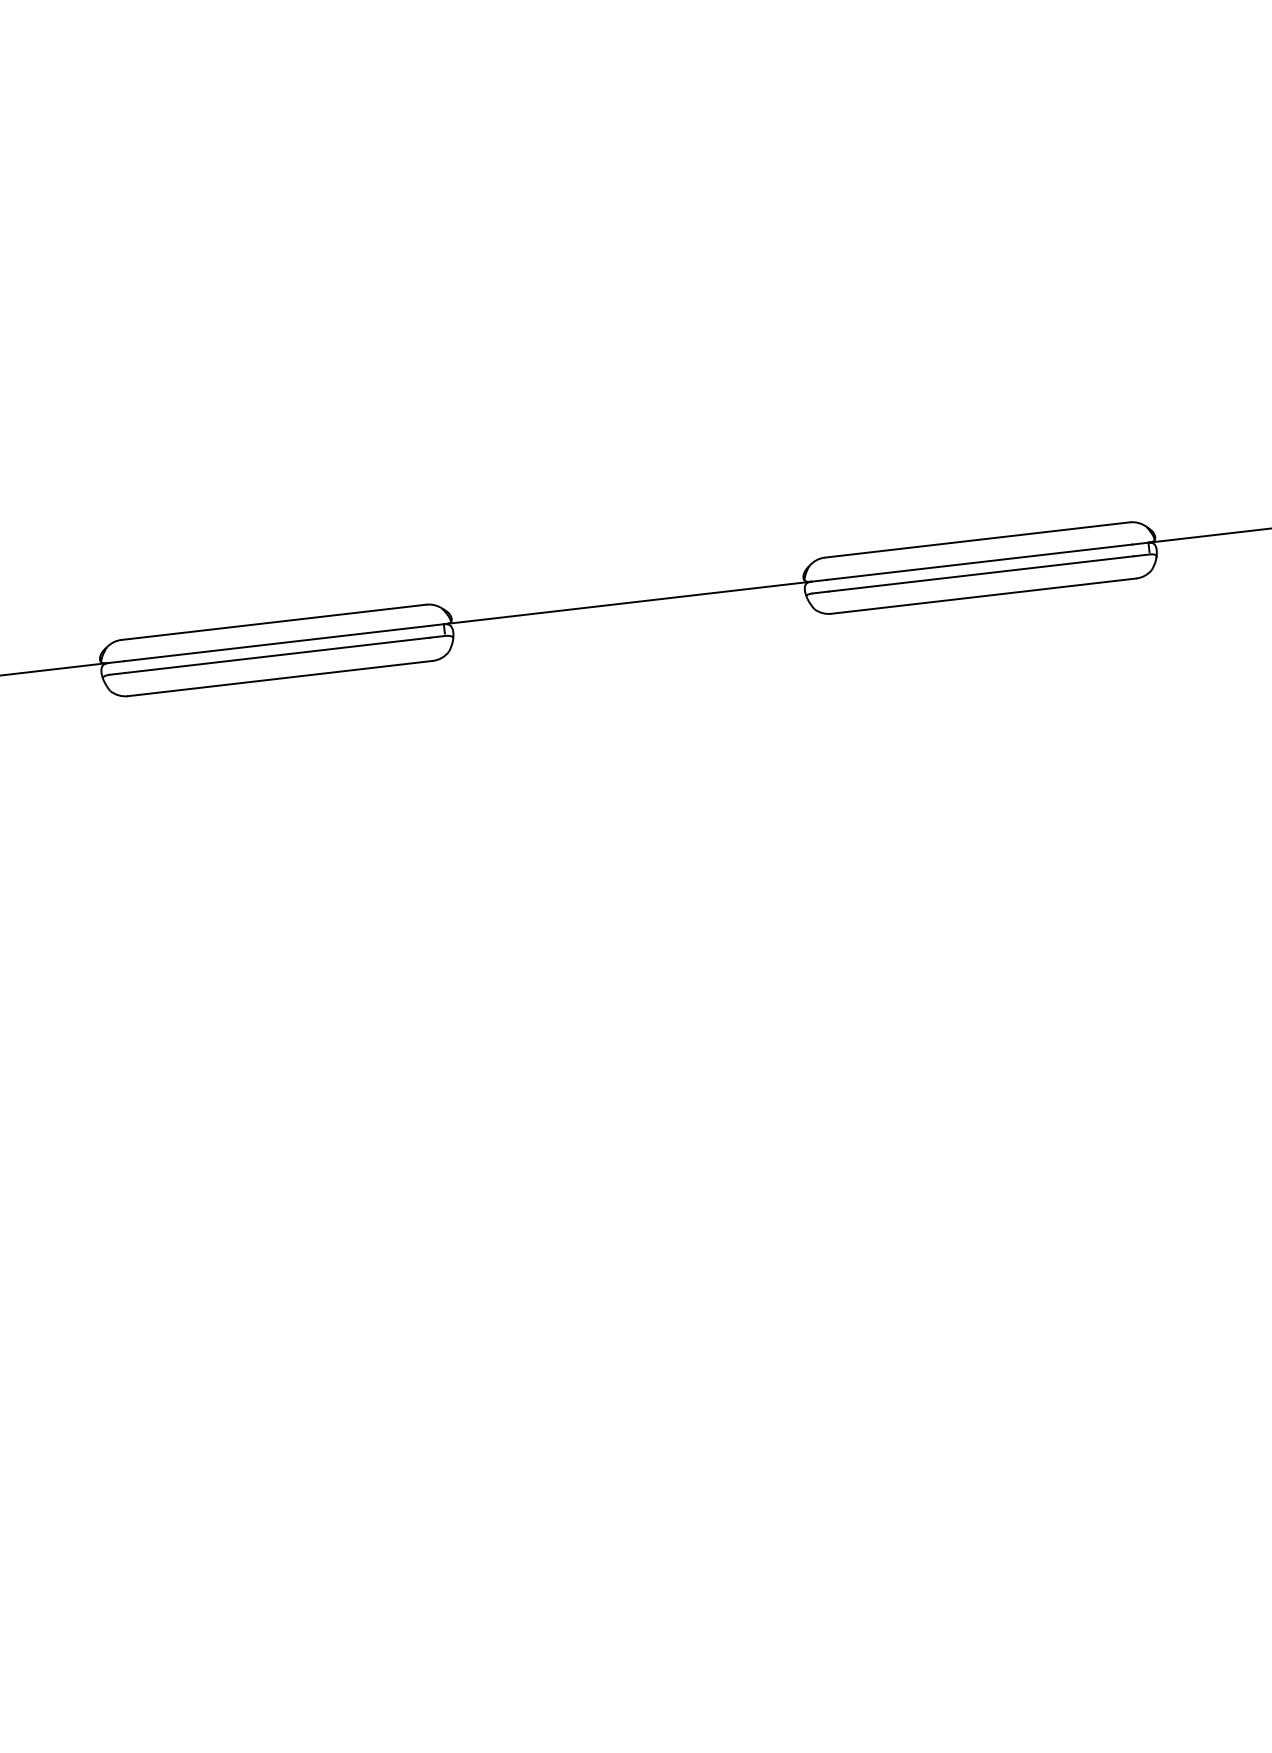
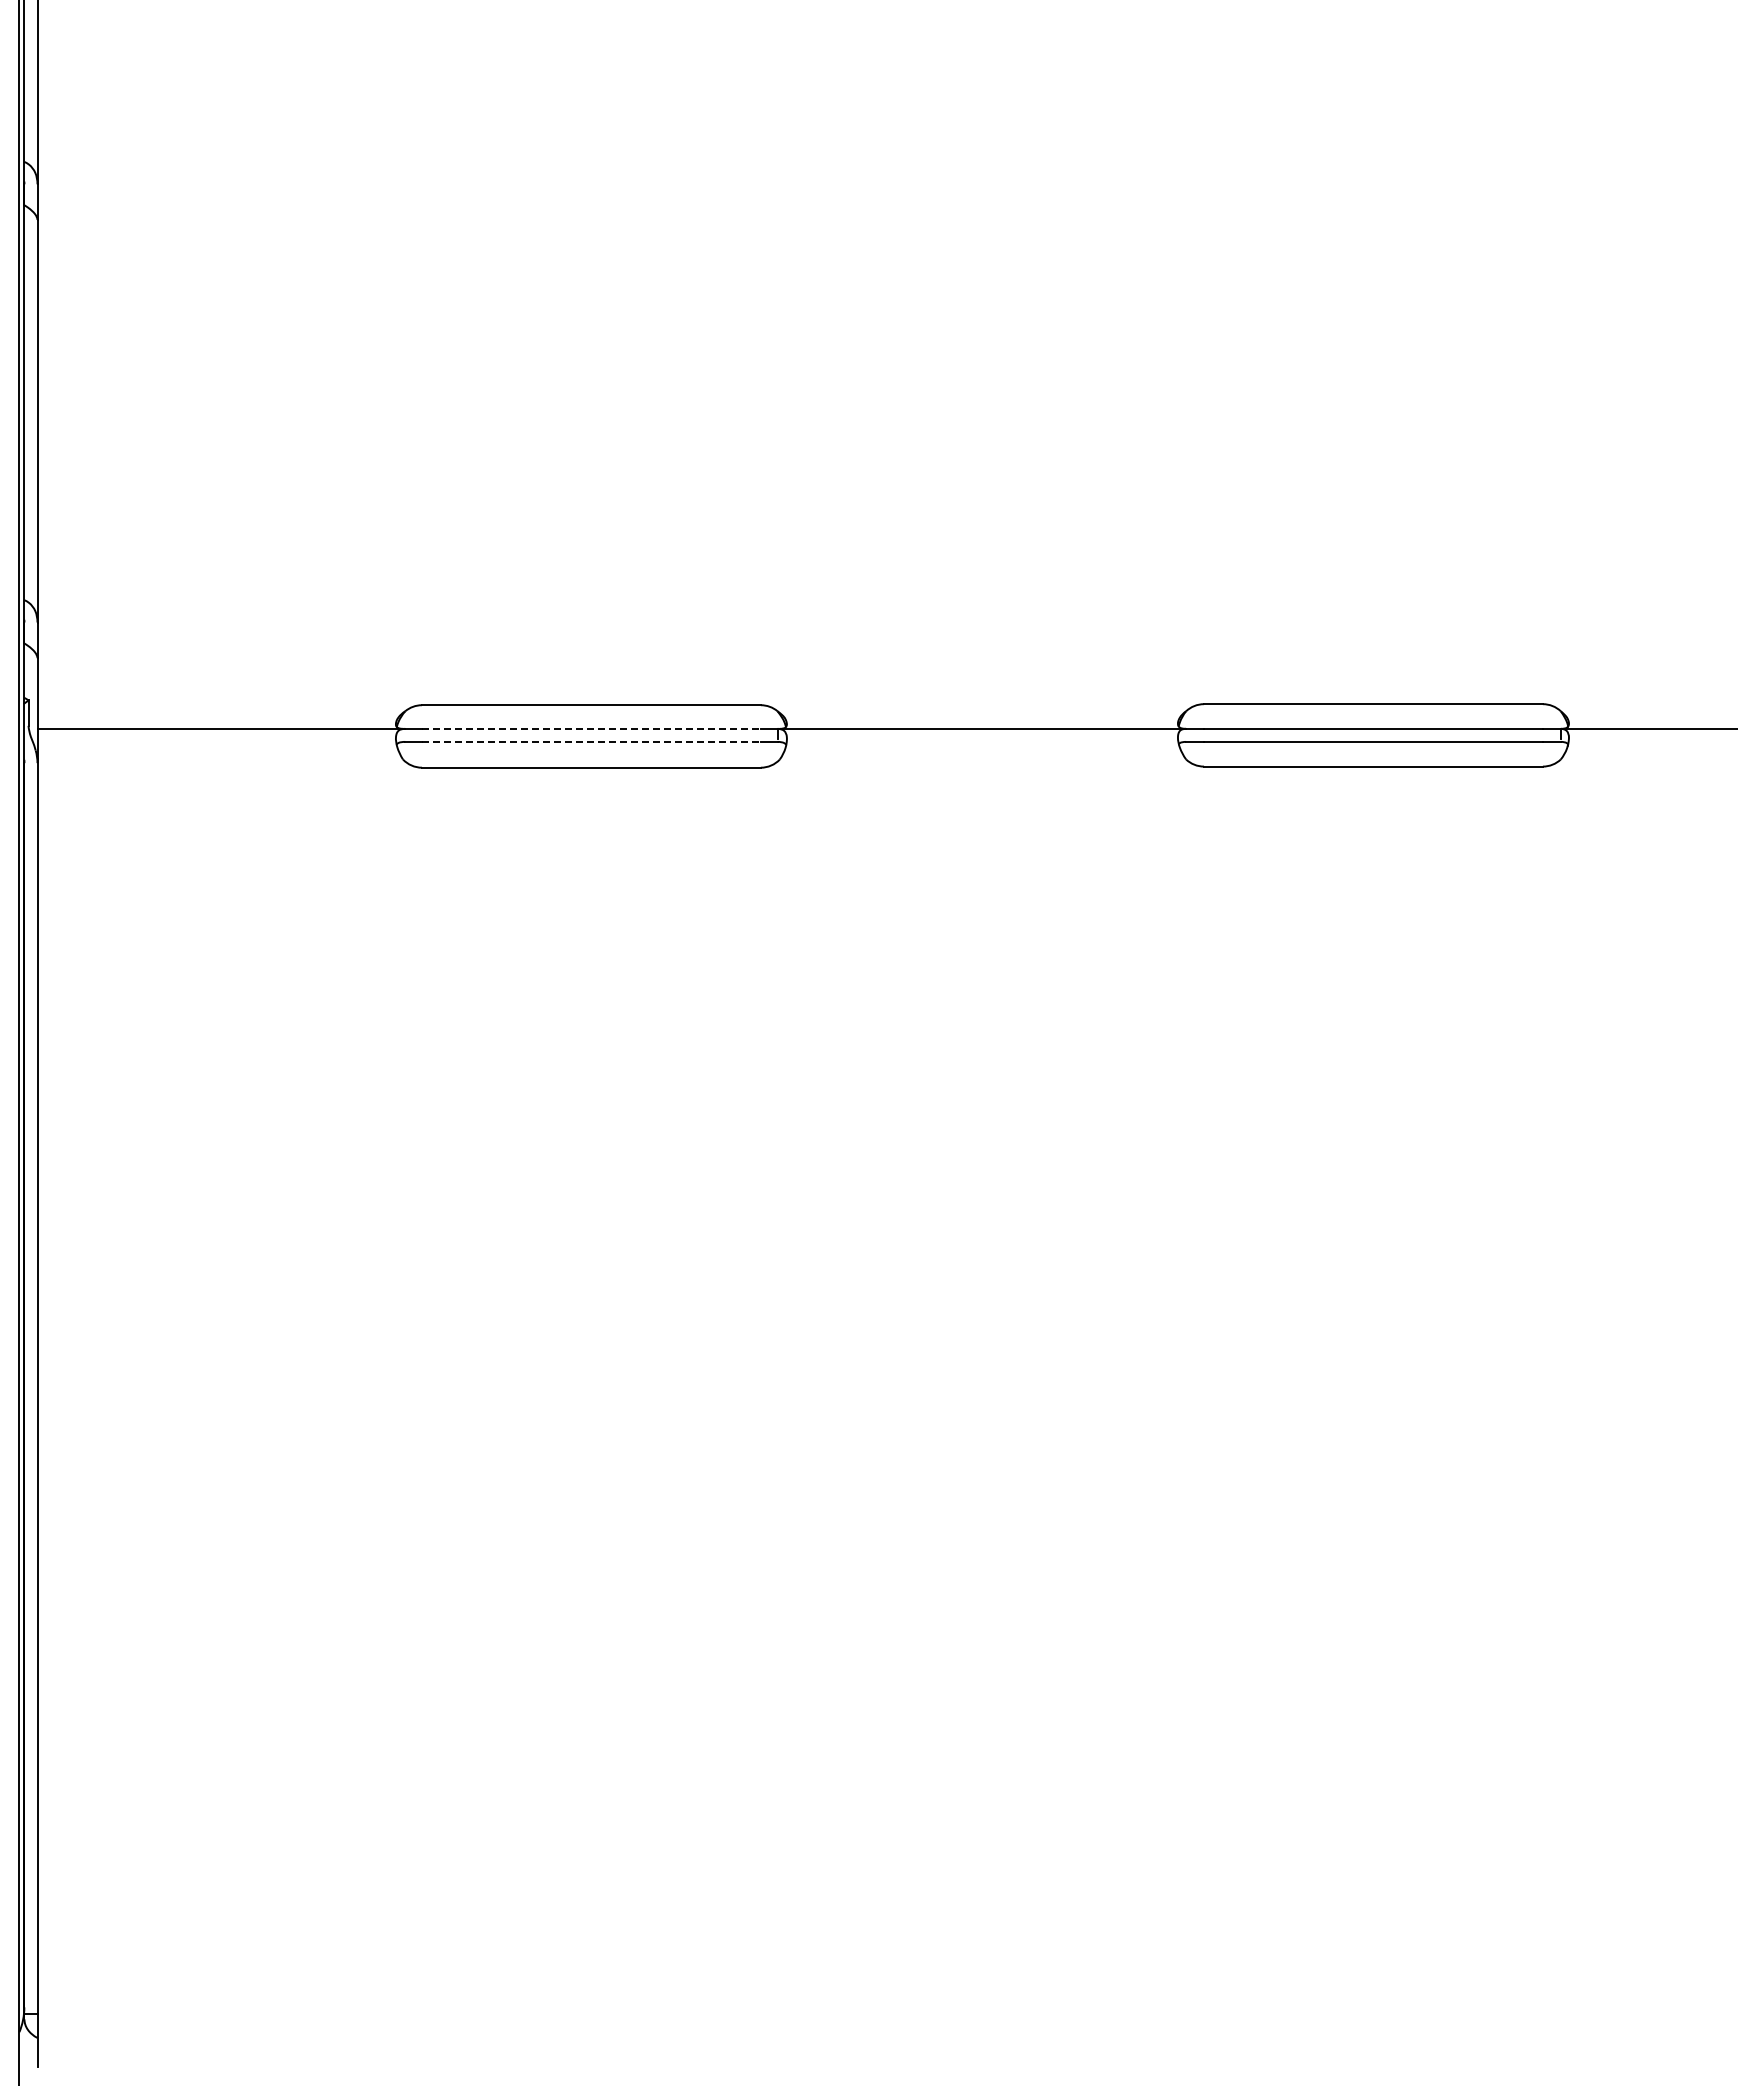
line: (276, 643) -> (591, 728), solid -> dashed
line: (277, 654) -> (591, 741), solid -> dashed

